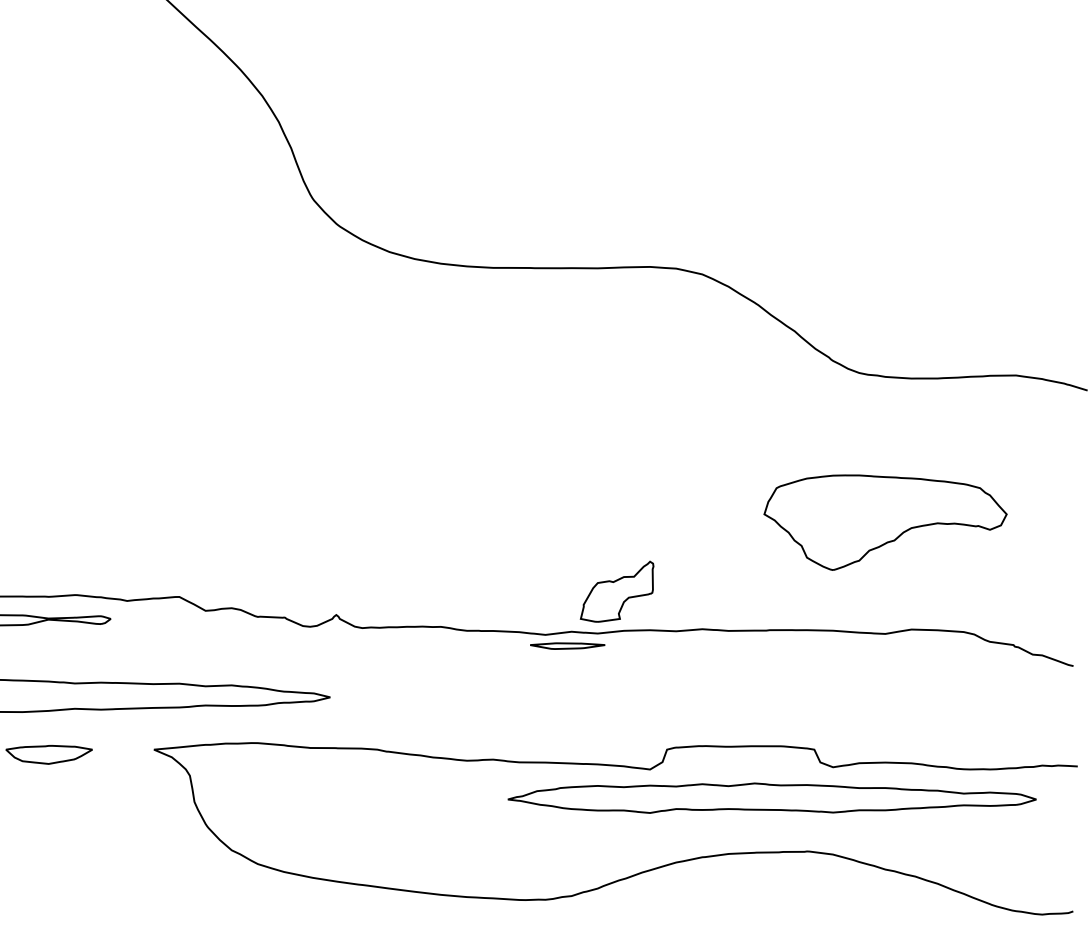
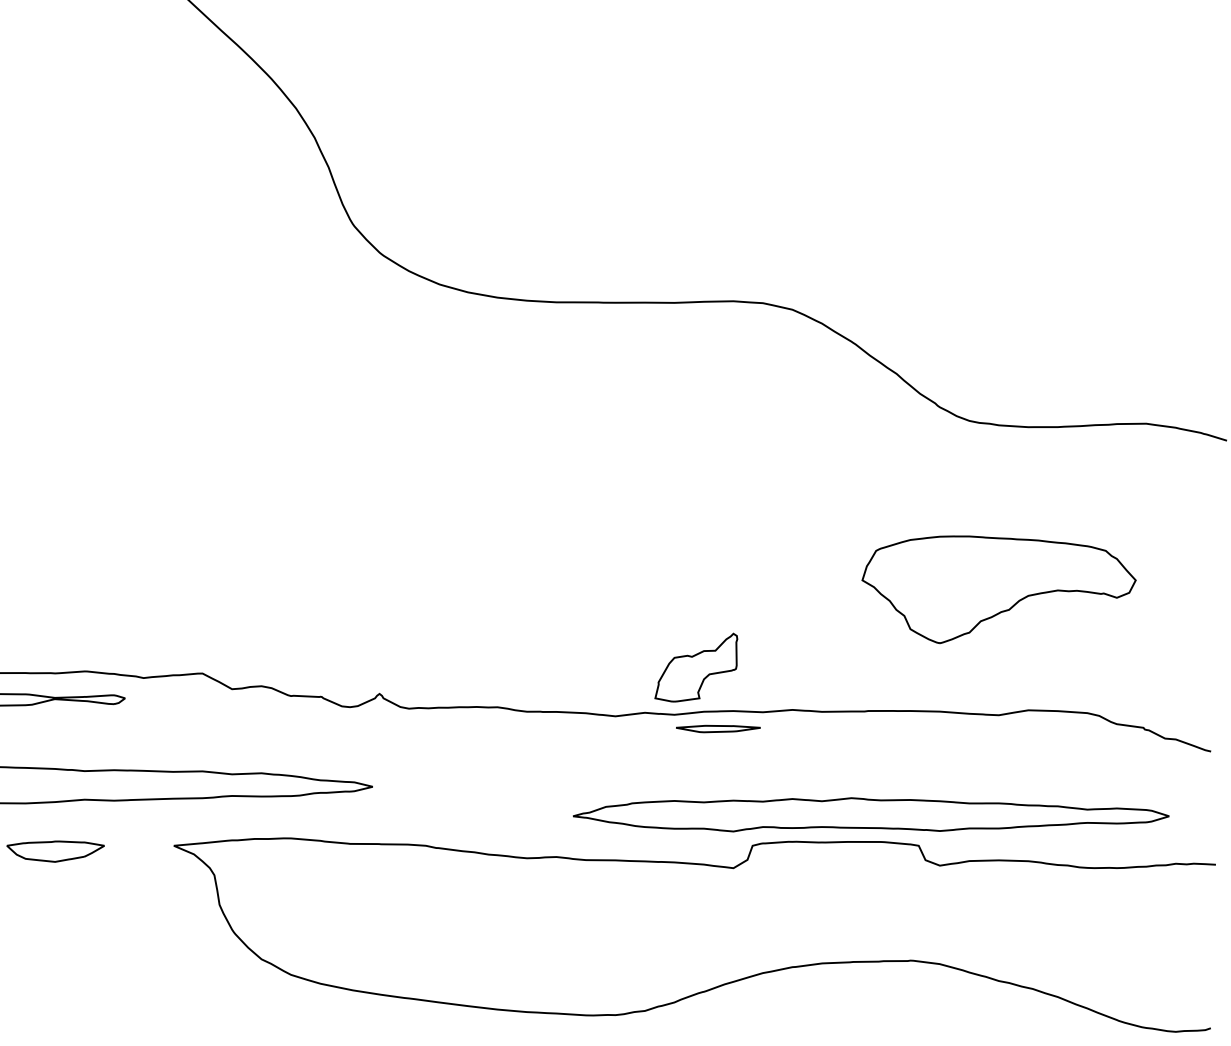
part: (567, 645) -> (718, 728), moved
part: (771, 797) -> (870, 814), moved

